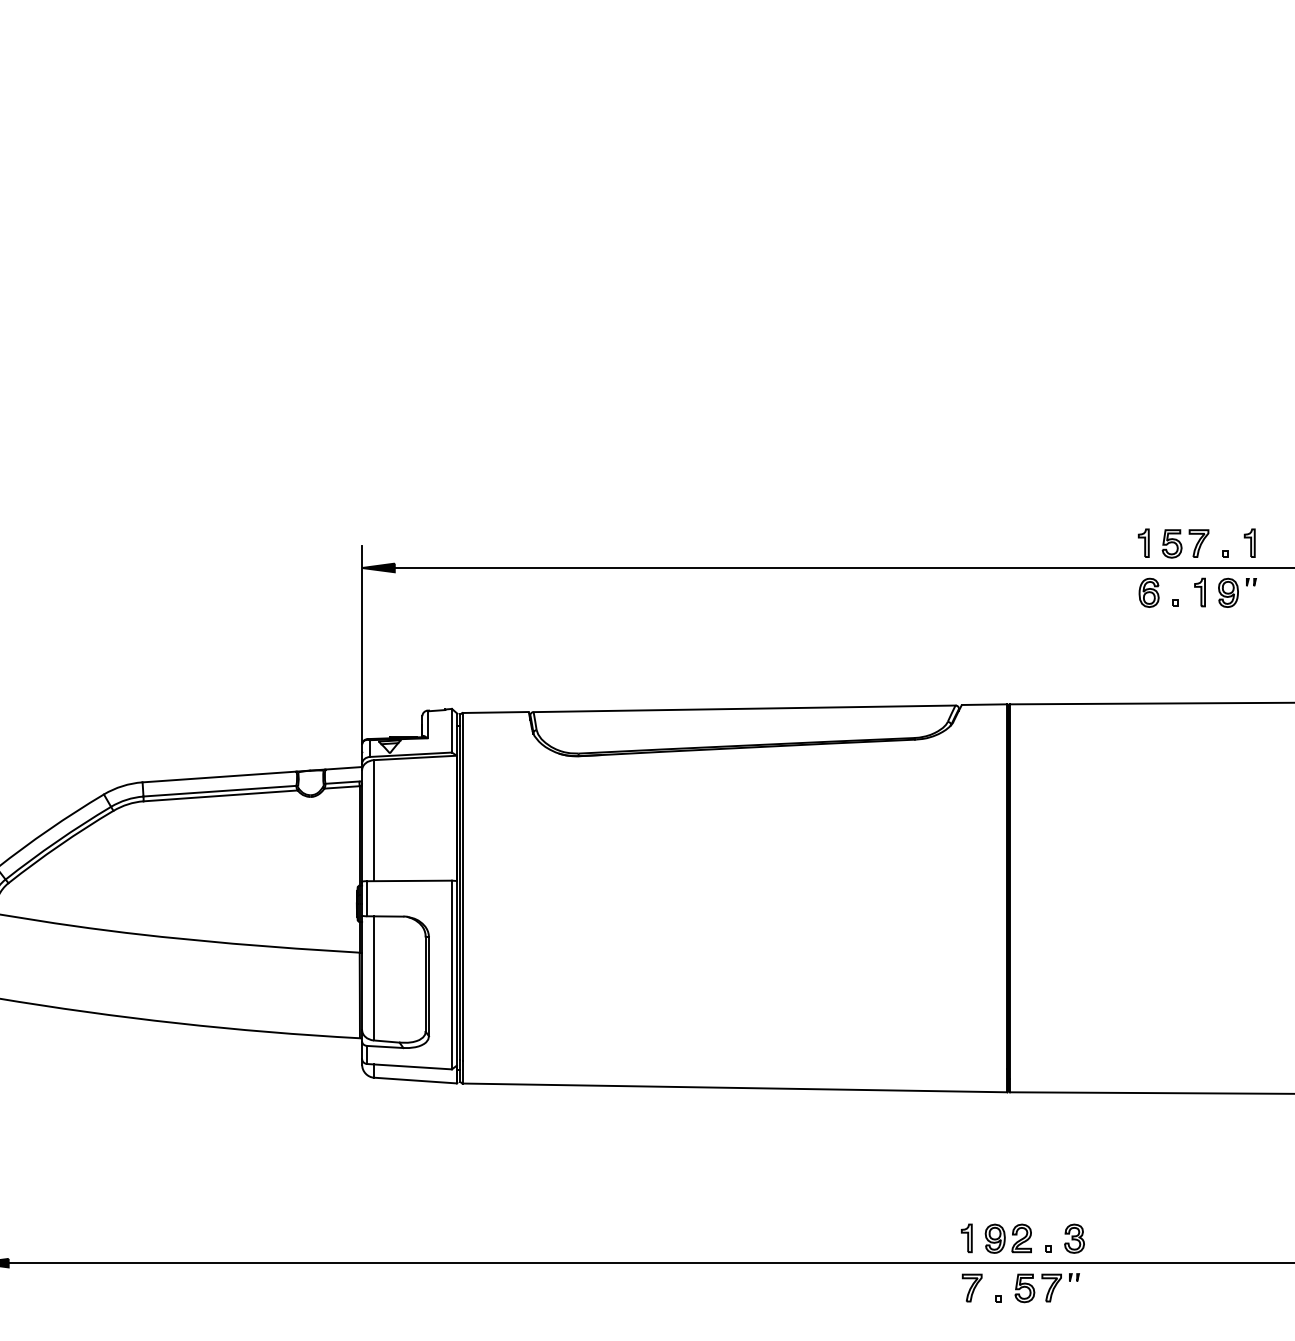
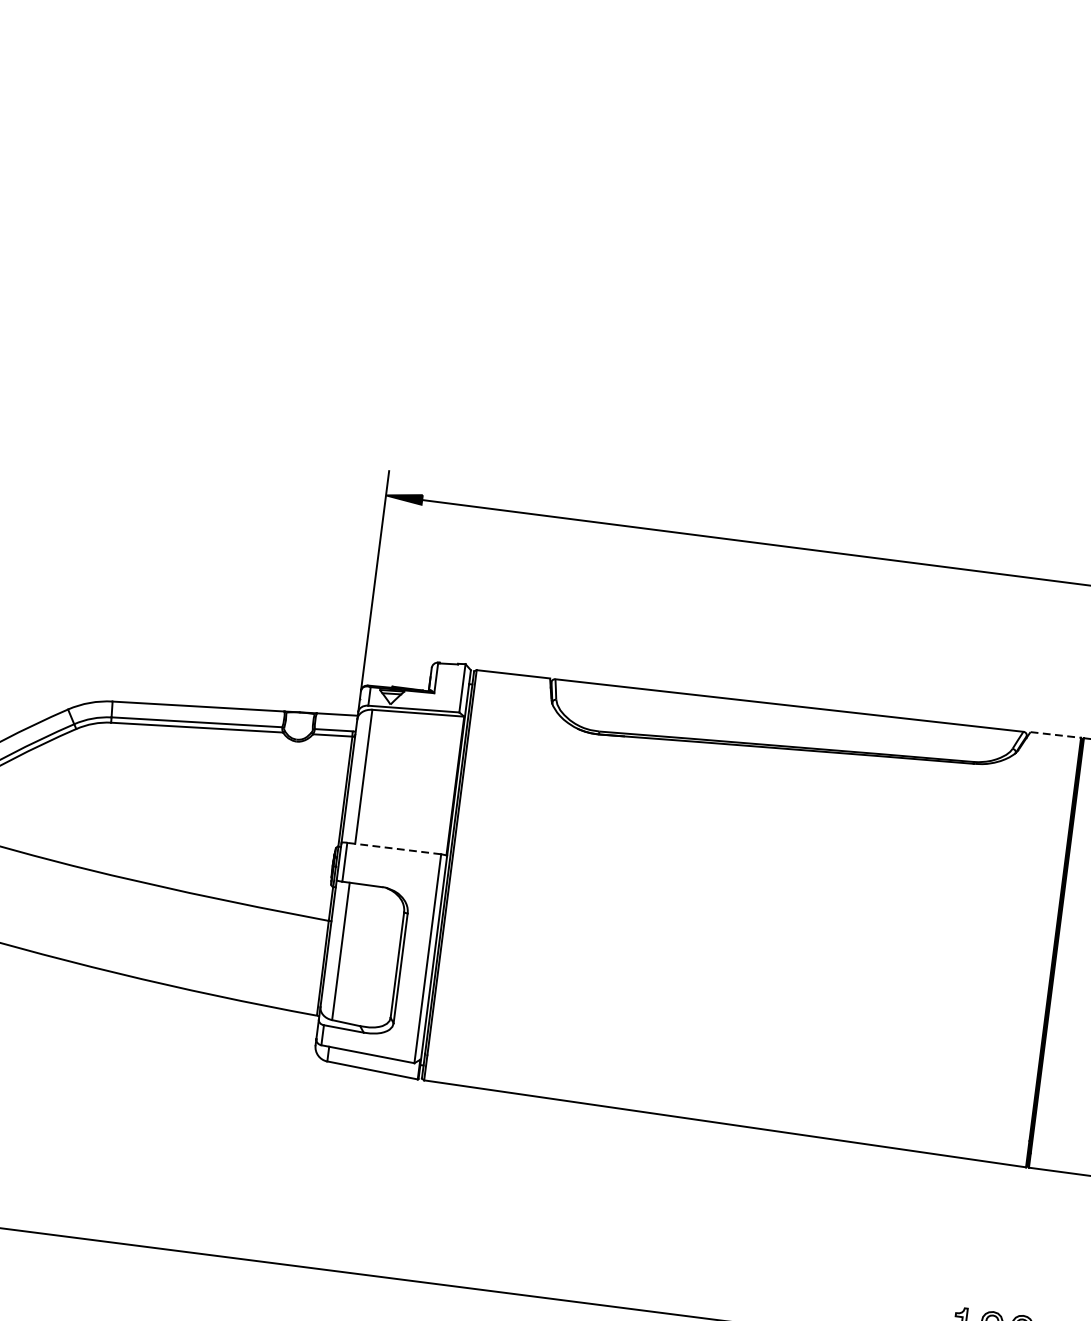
line: (984, 704) -> (1055, 734), solid -> dashed
line: (409, 880) -> (394, 848), solid -> dashed

